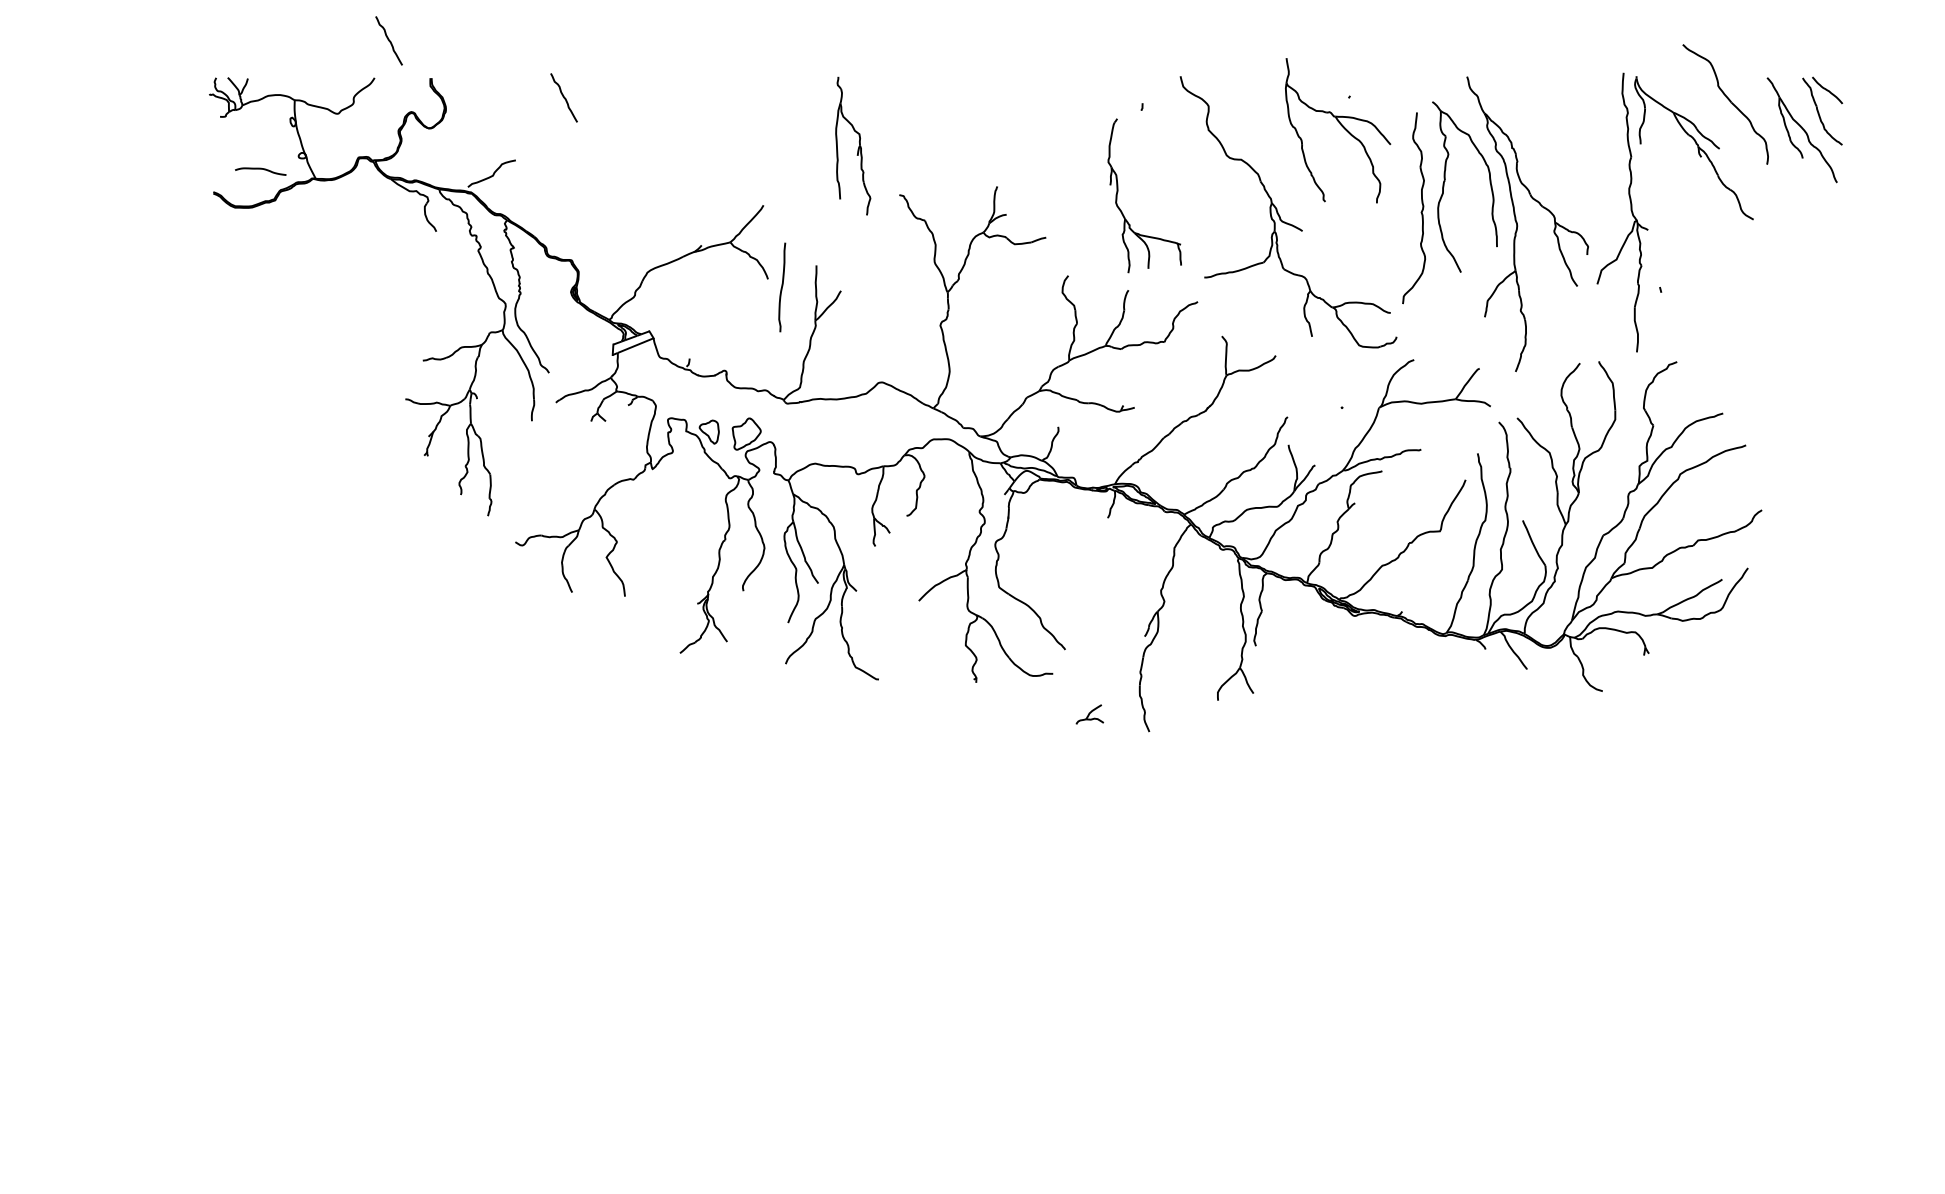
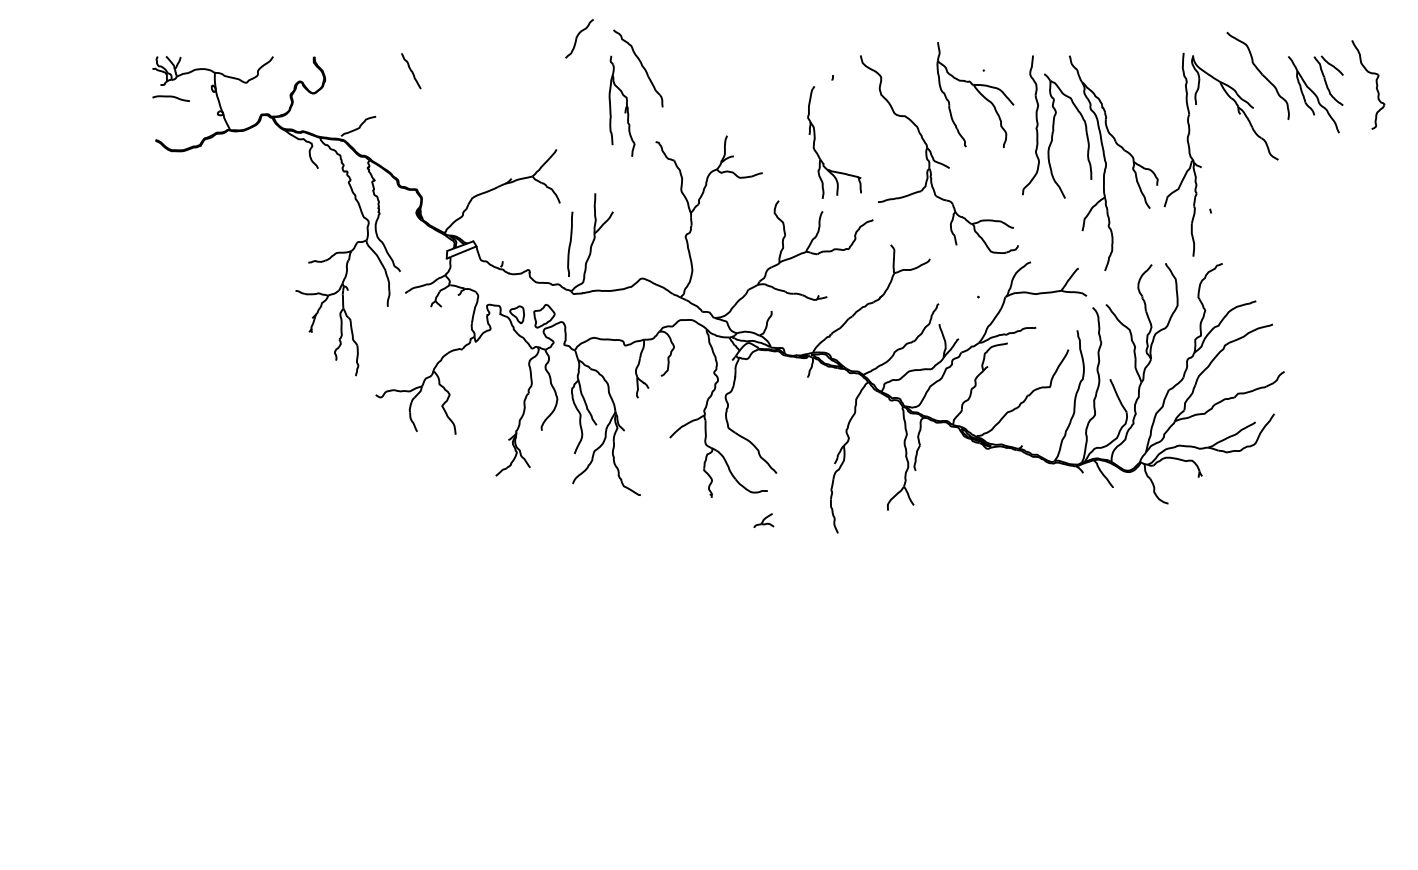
curve: (388, 40) -> (283, 29), removed
curve: (792, 51) -> (577, 37), added
part: (875, 94) -> (638, 68), added
part: (1887, 115) -> (1376, 83), added
curve: (260, 169) -> (170, 97), moved
part: (1421, 209) -> (1036, 126), moved
curve: (782, 287) -> (570, 244), moved
part: (1089, 714) -> (763, 520), moved

